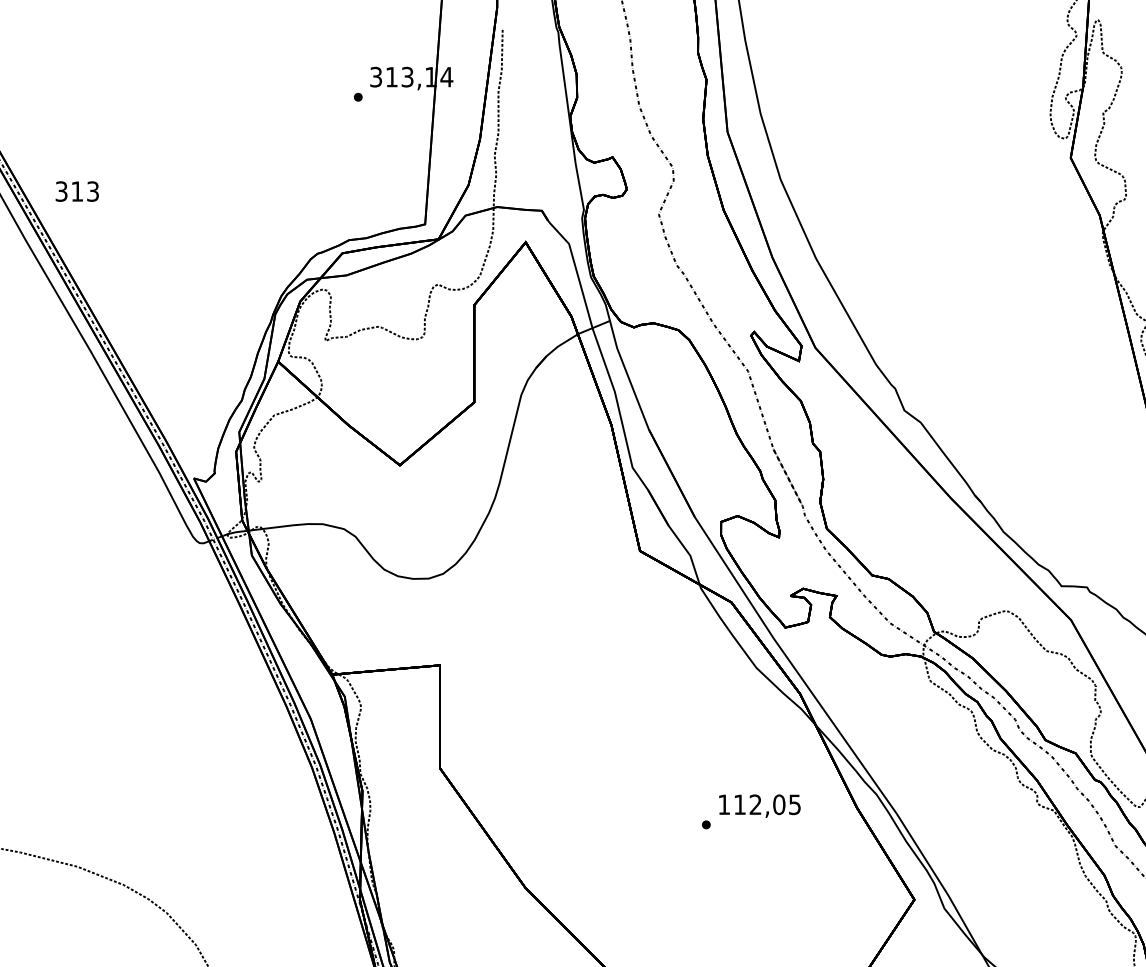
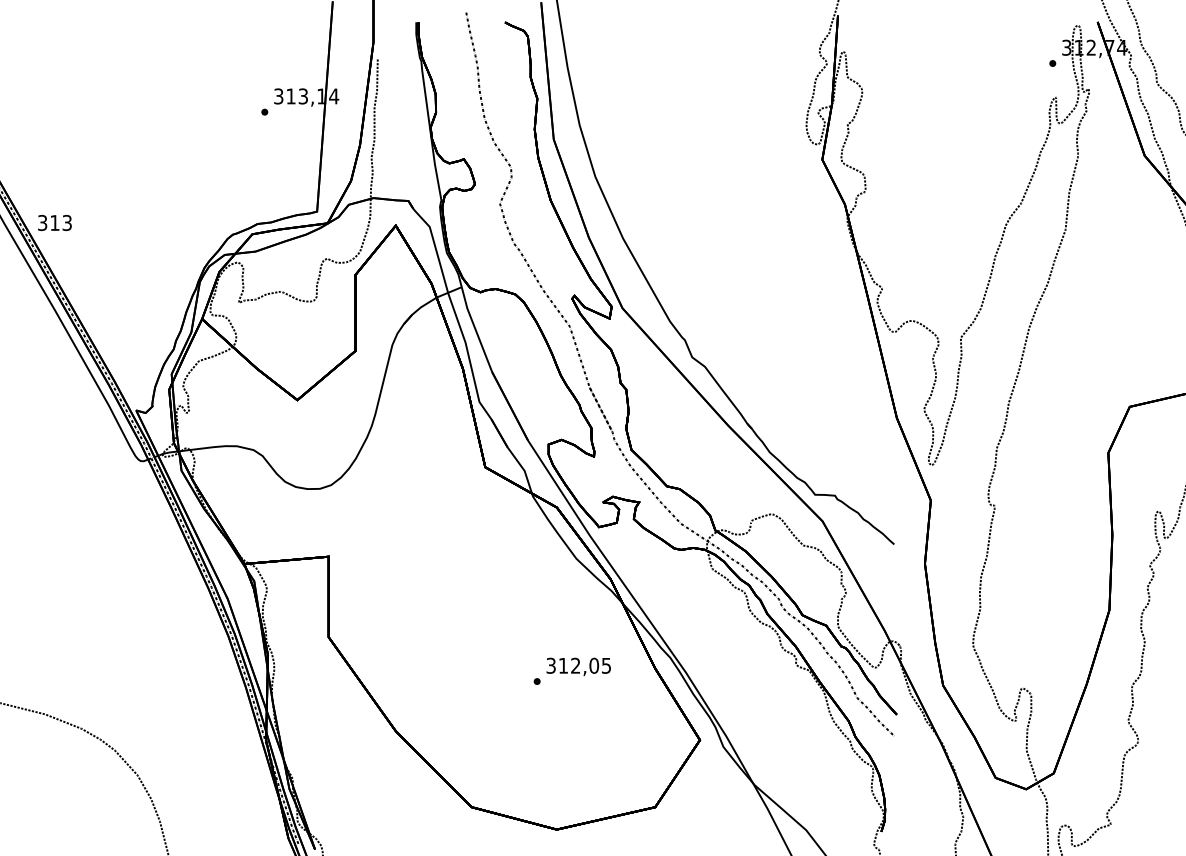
text: (76, 192) -> (54, 223), moved
text: (723, 804) -> (550, 665), 112,05 -> 312,05

